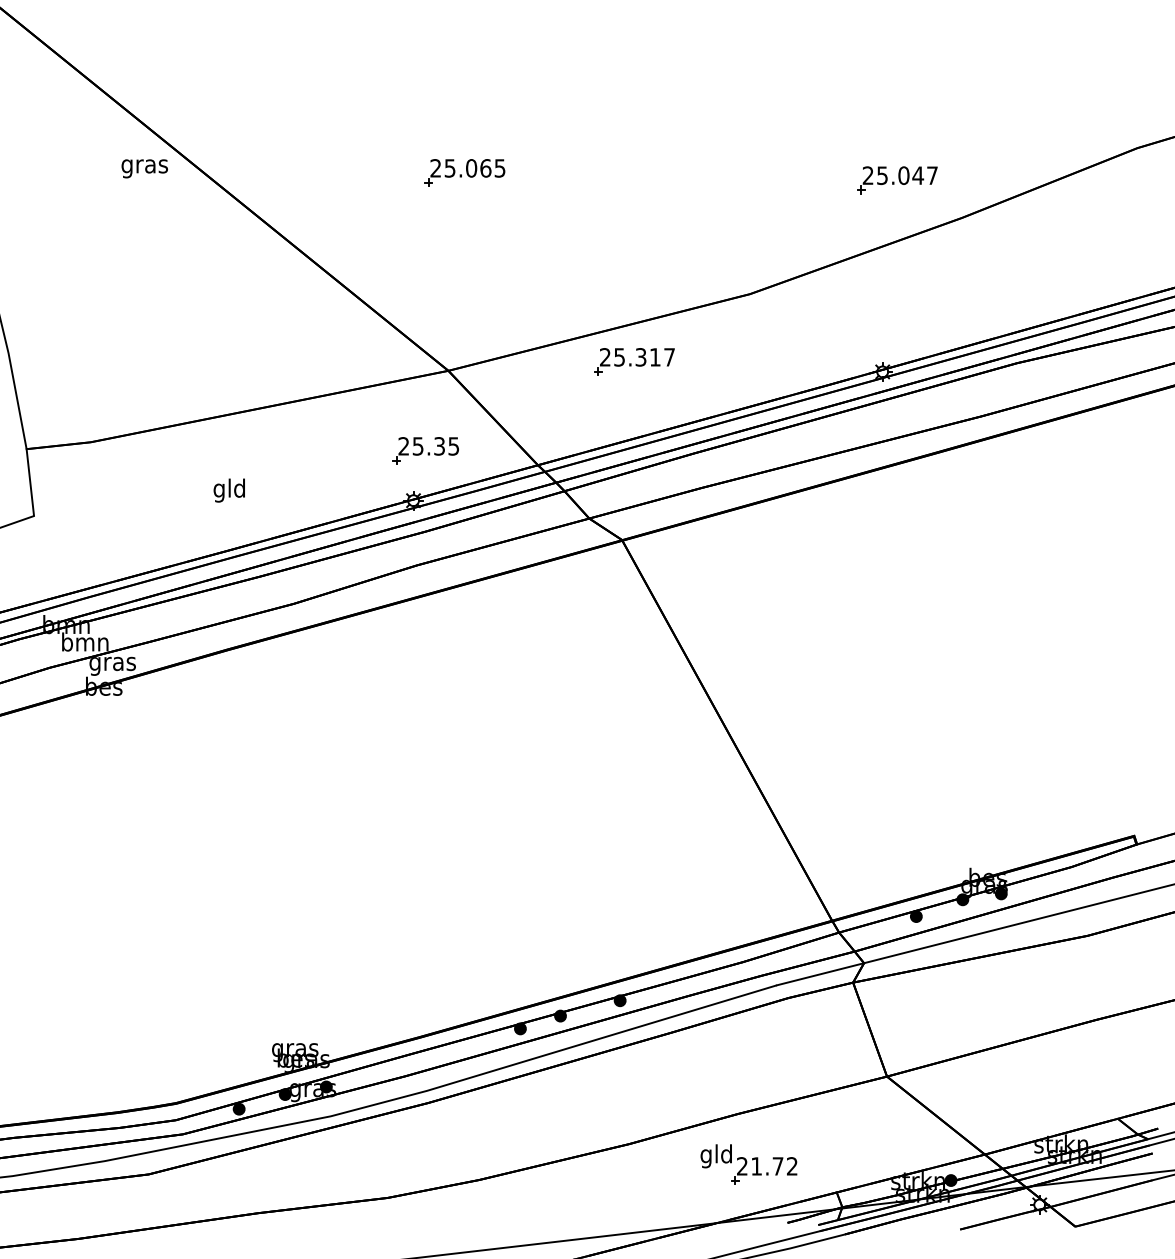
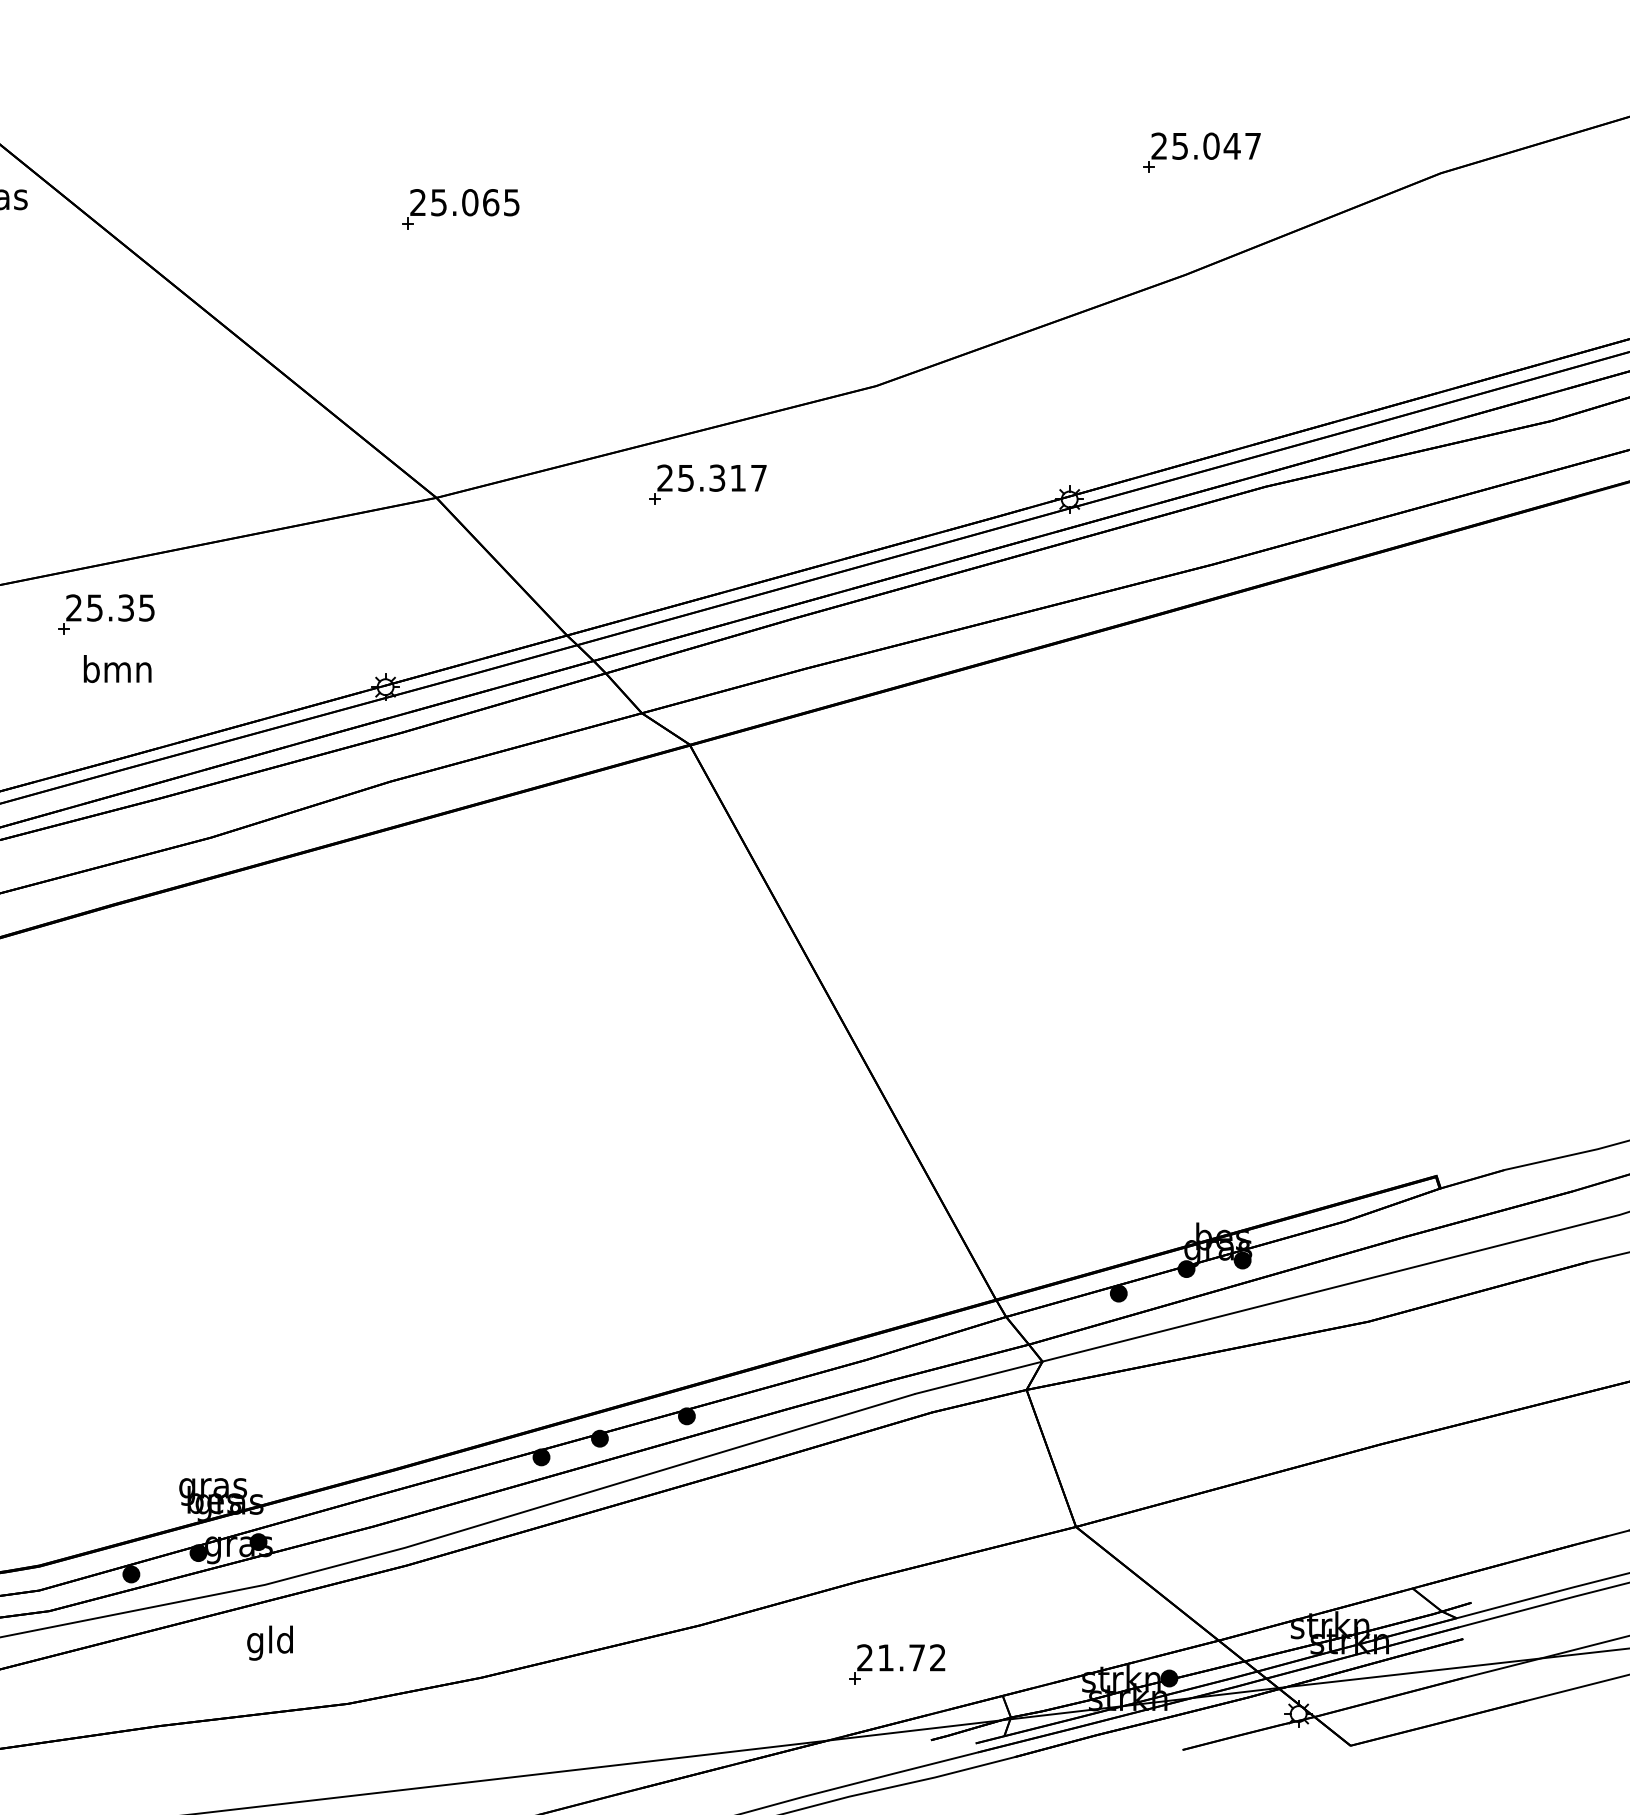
part: (897, 180) -> (1202, 153), moved
part: (425, 450) -> (105, 614), moved
text: (229, 490) -> (117, 672), gld -> bmn
text: (715, 1156) -> (268, 1643), moved

